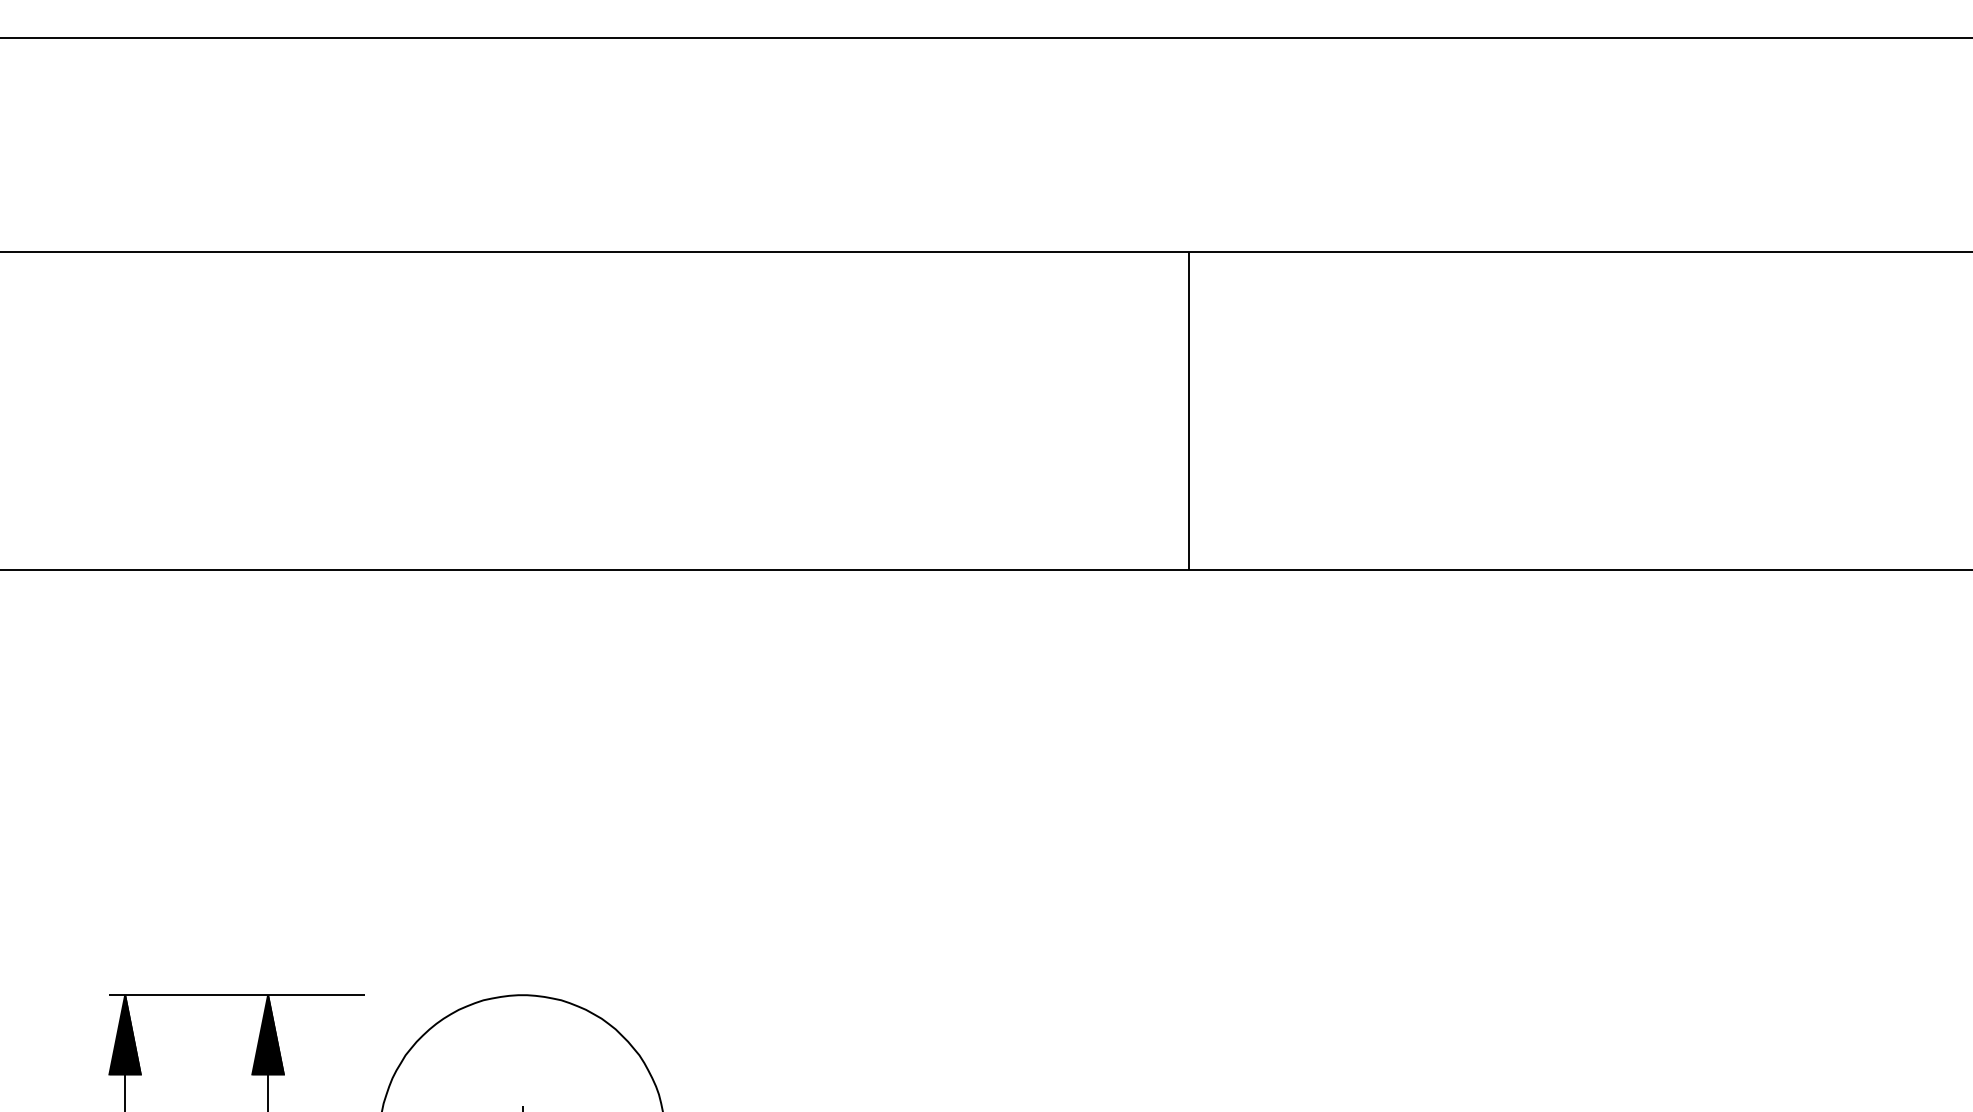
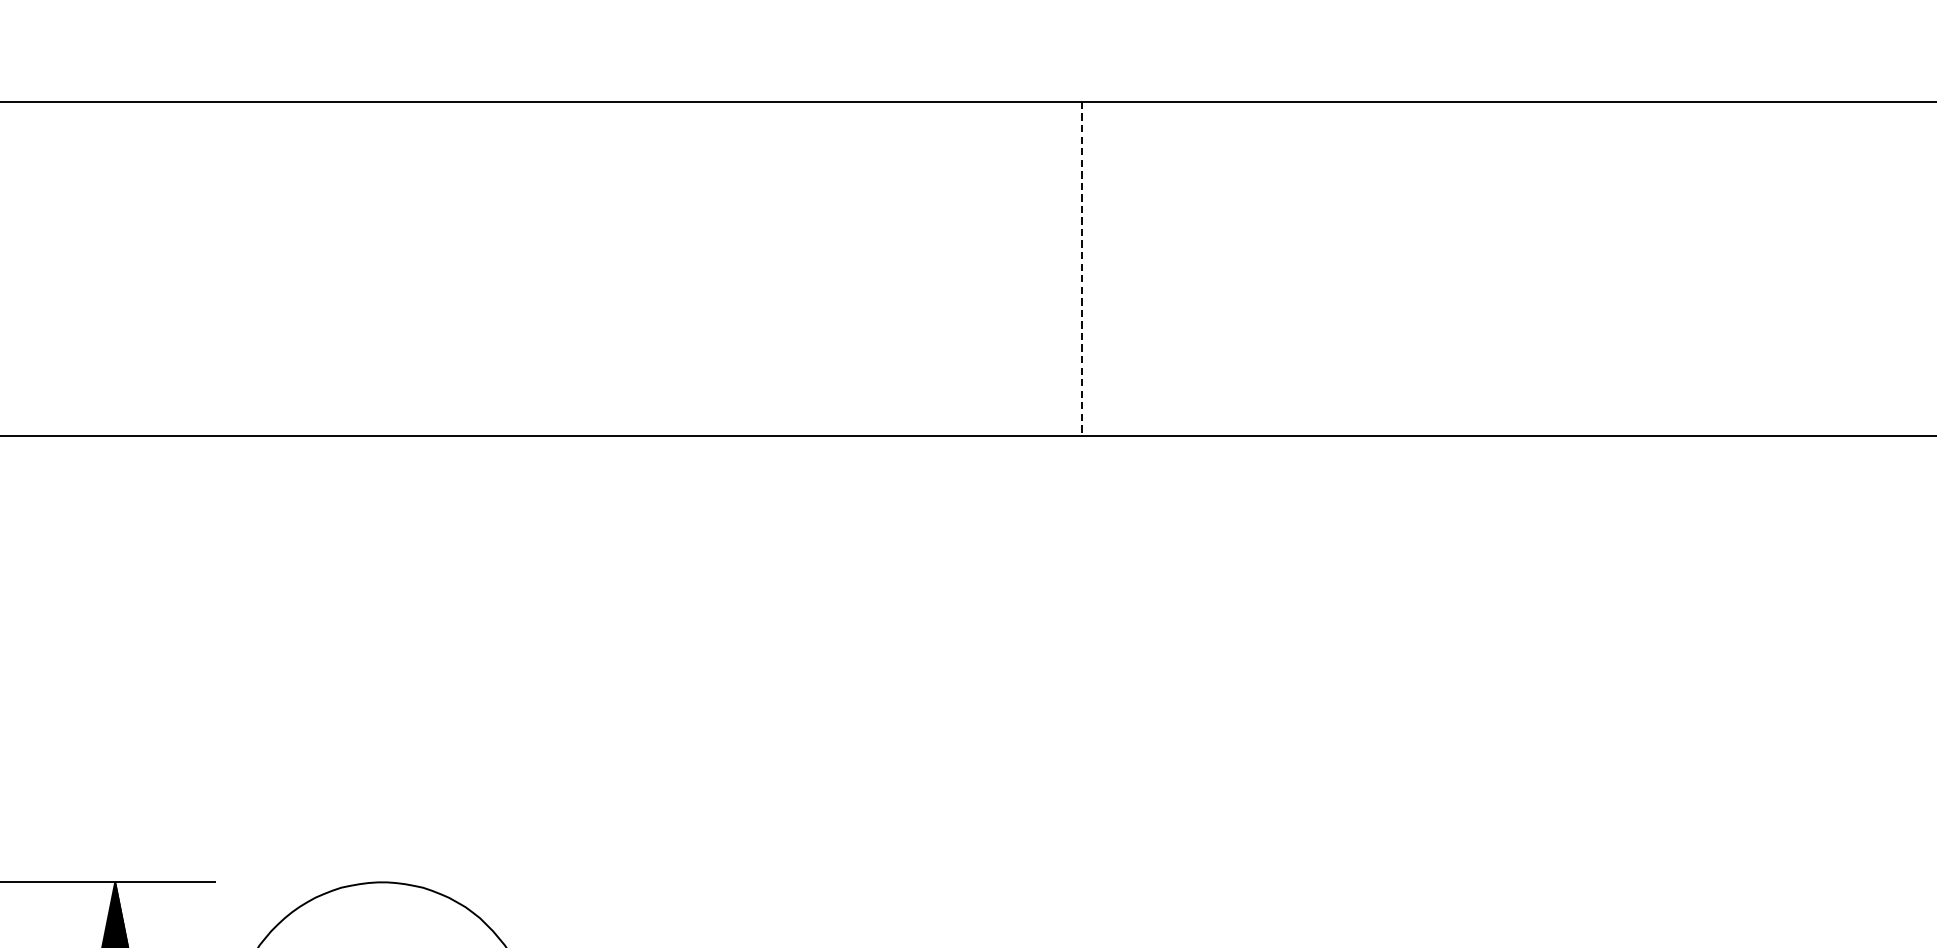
line: (1189, 410) -> (1082, 268), solid -> dashed

